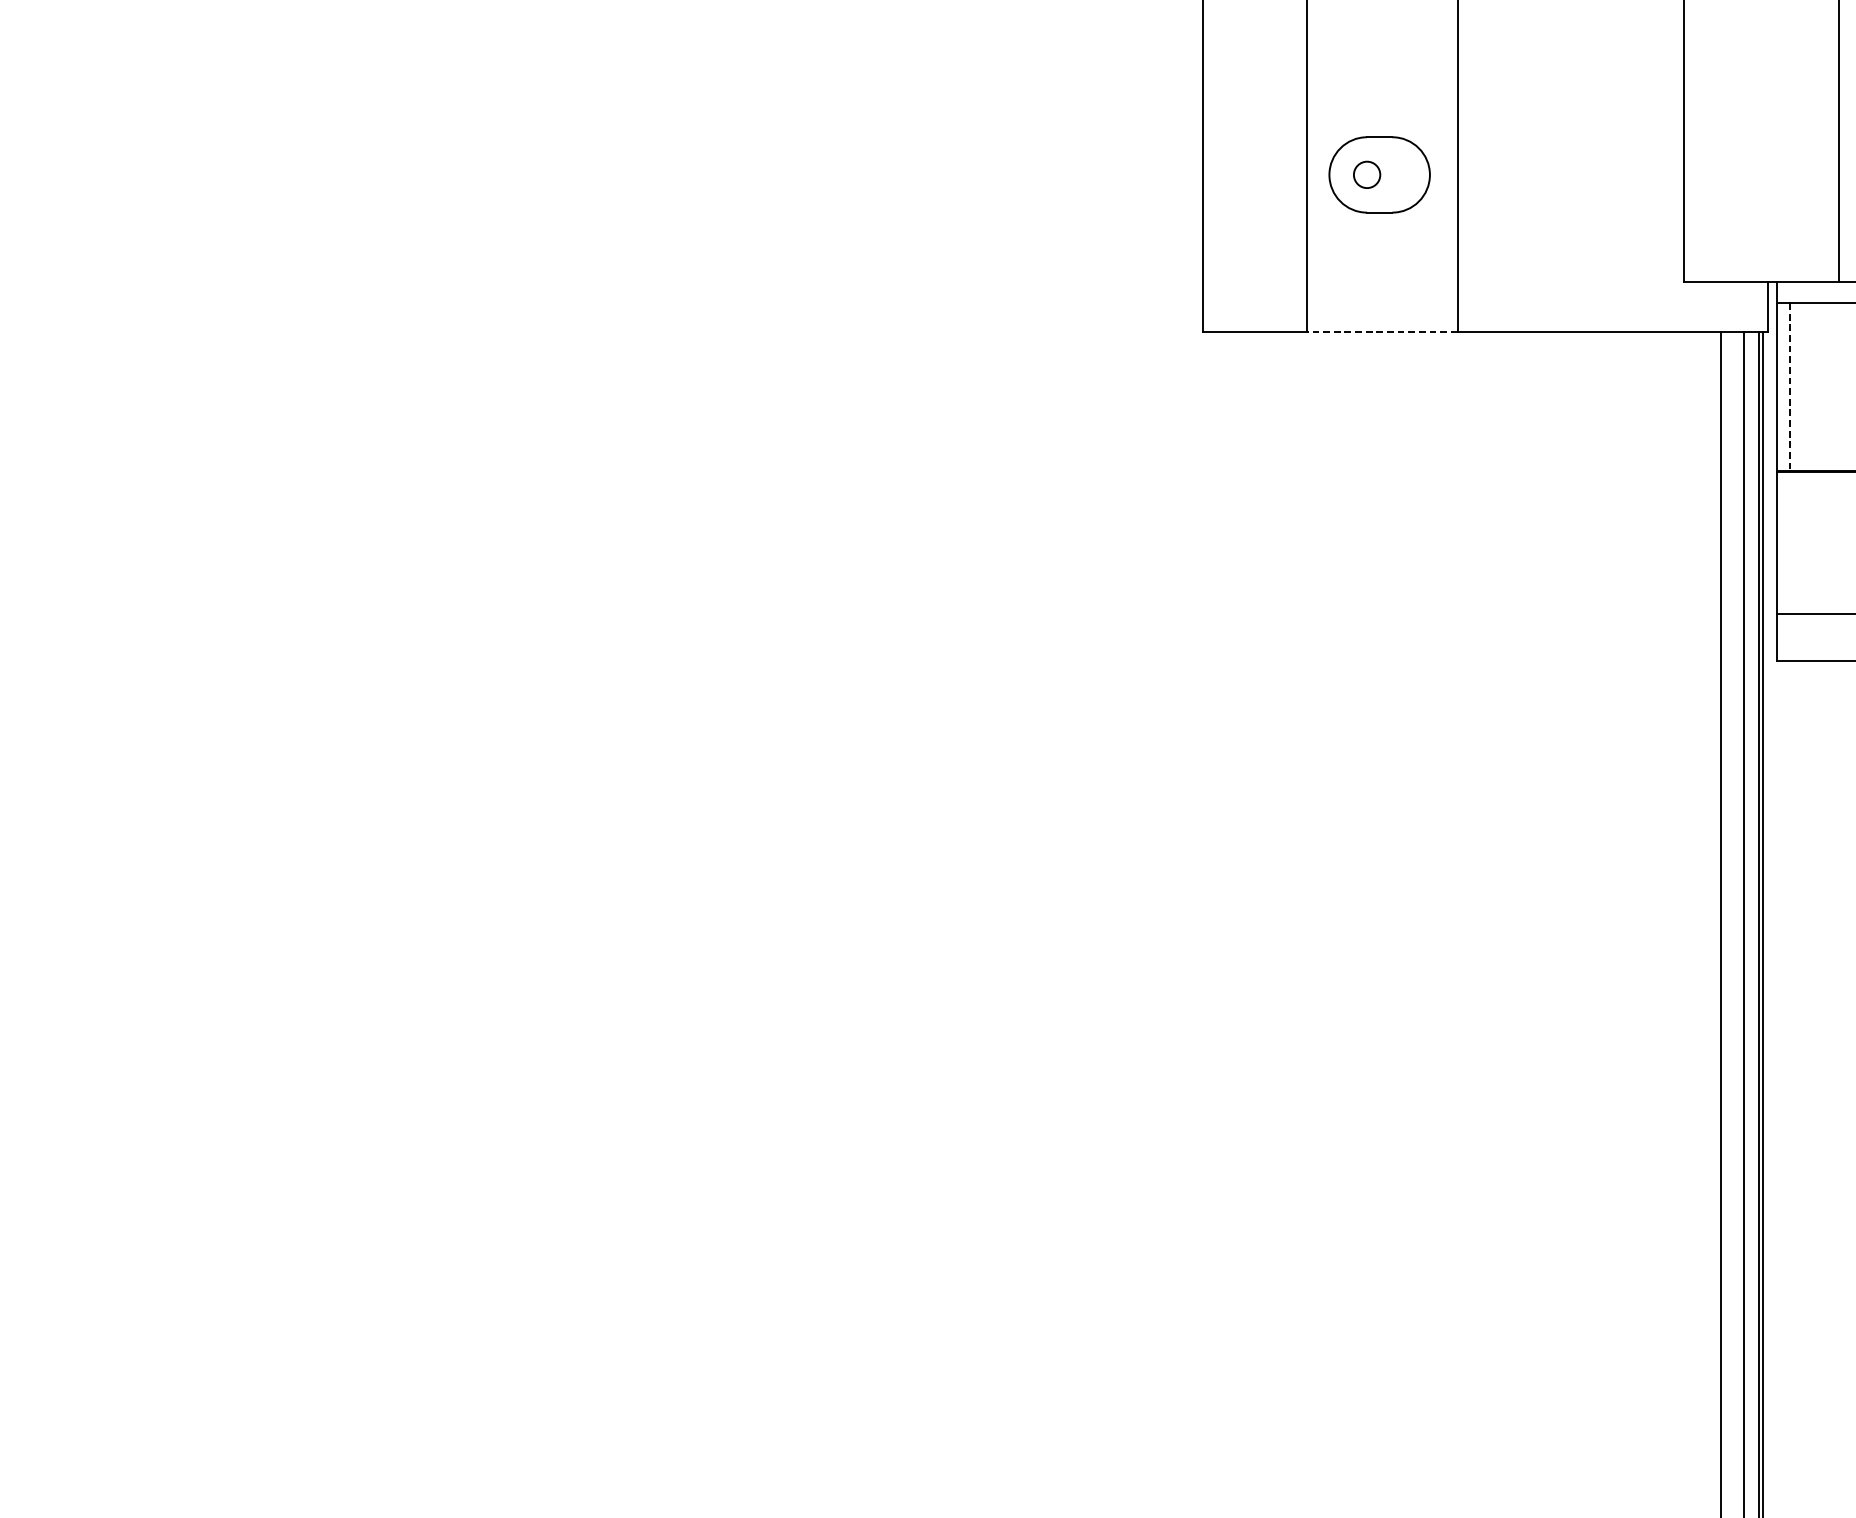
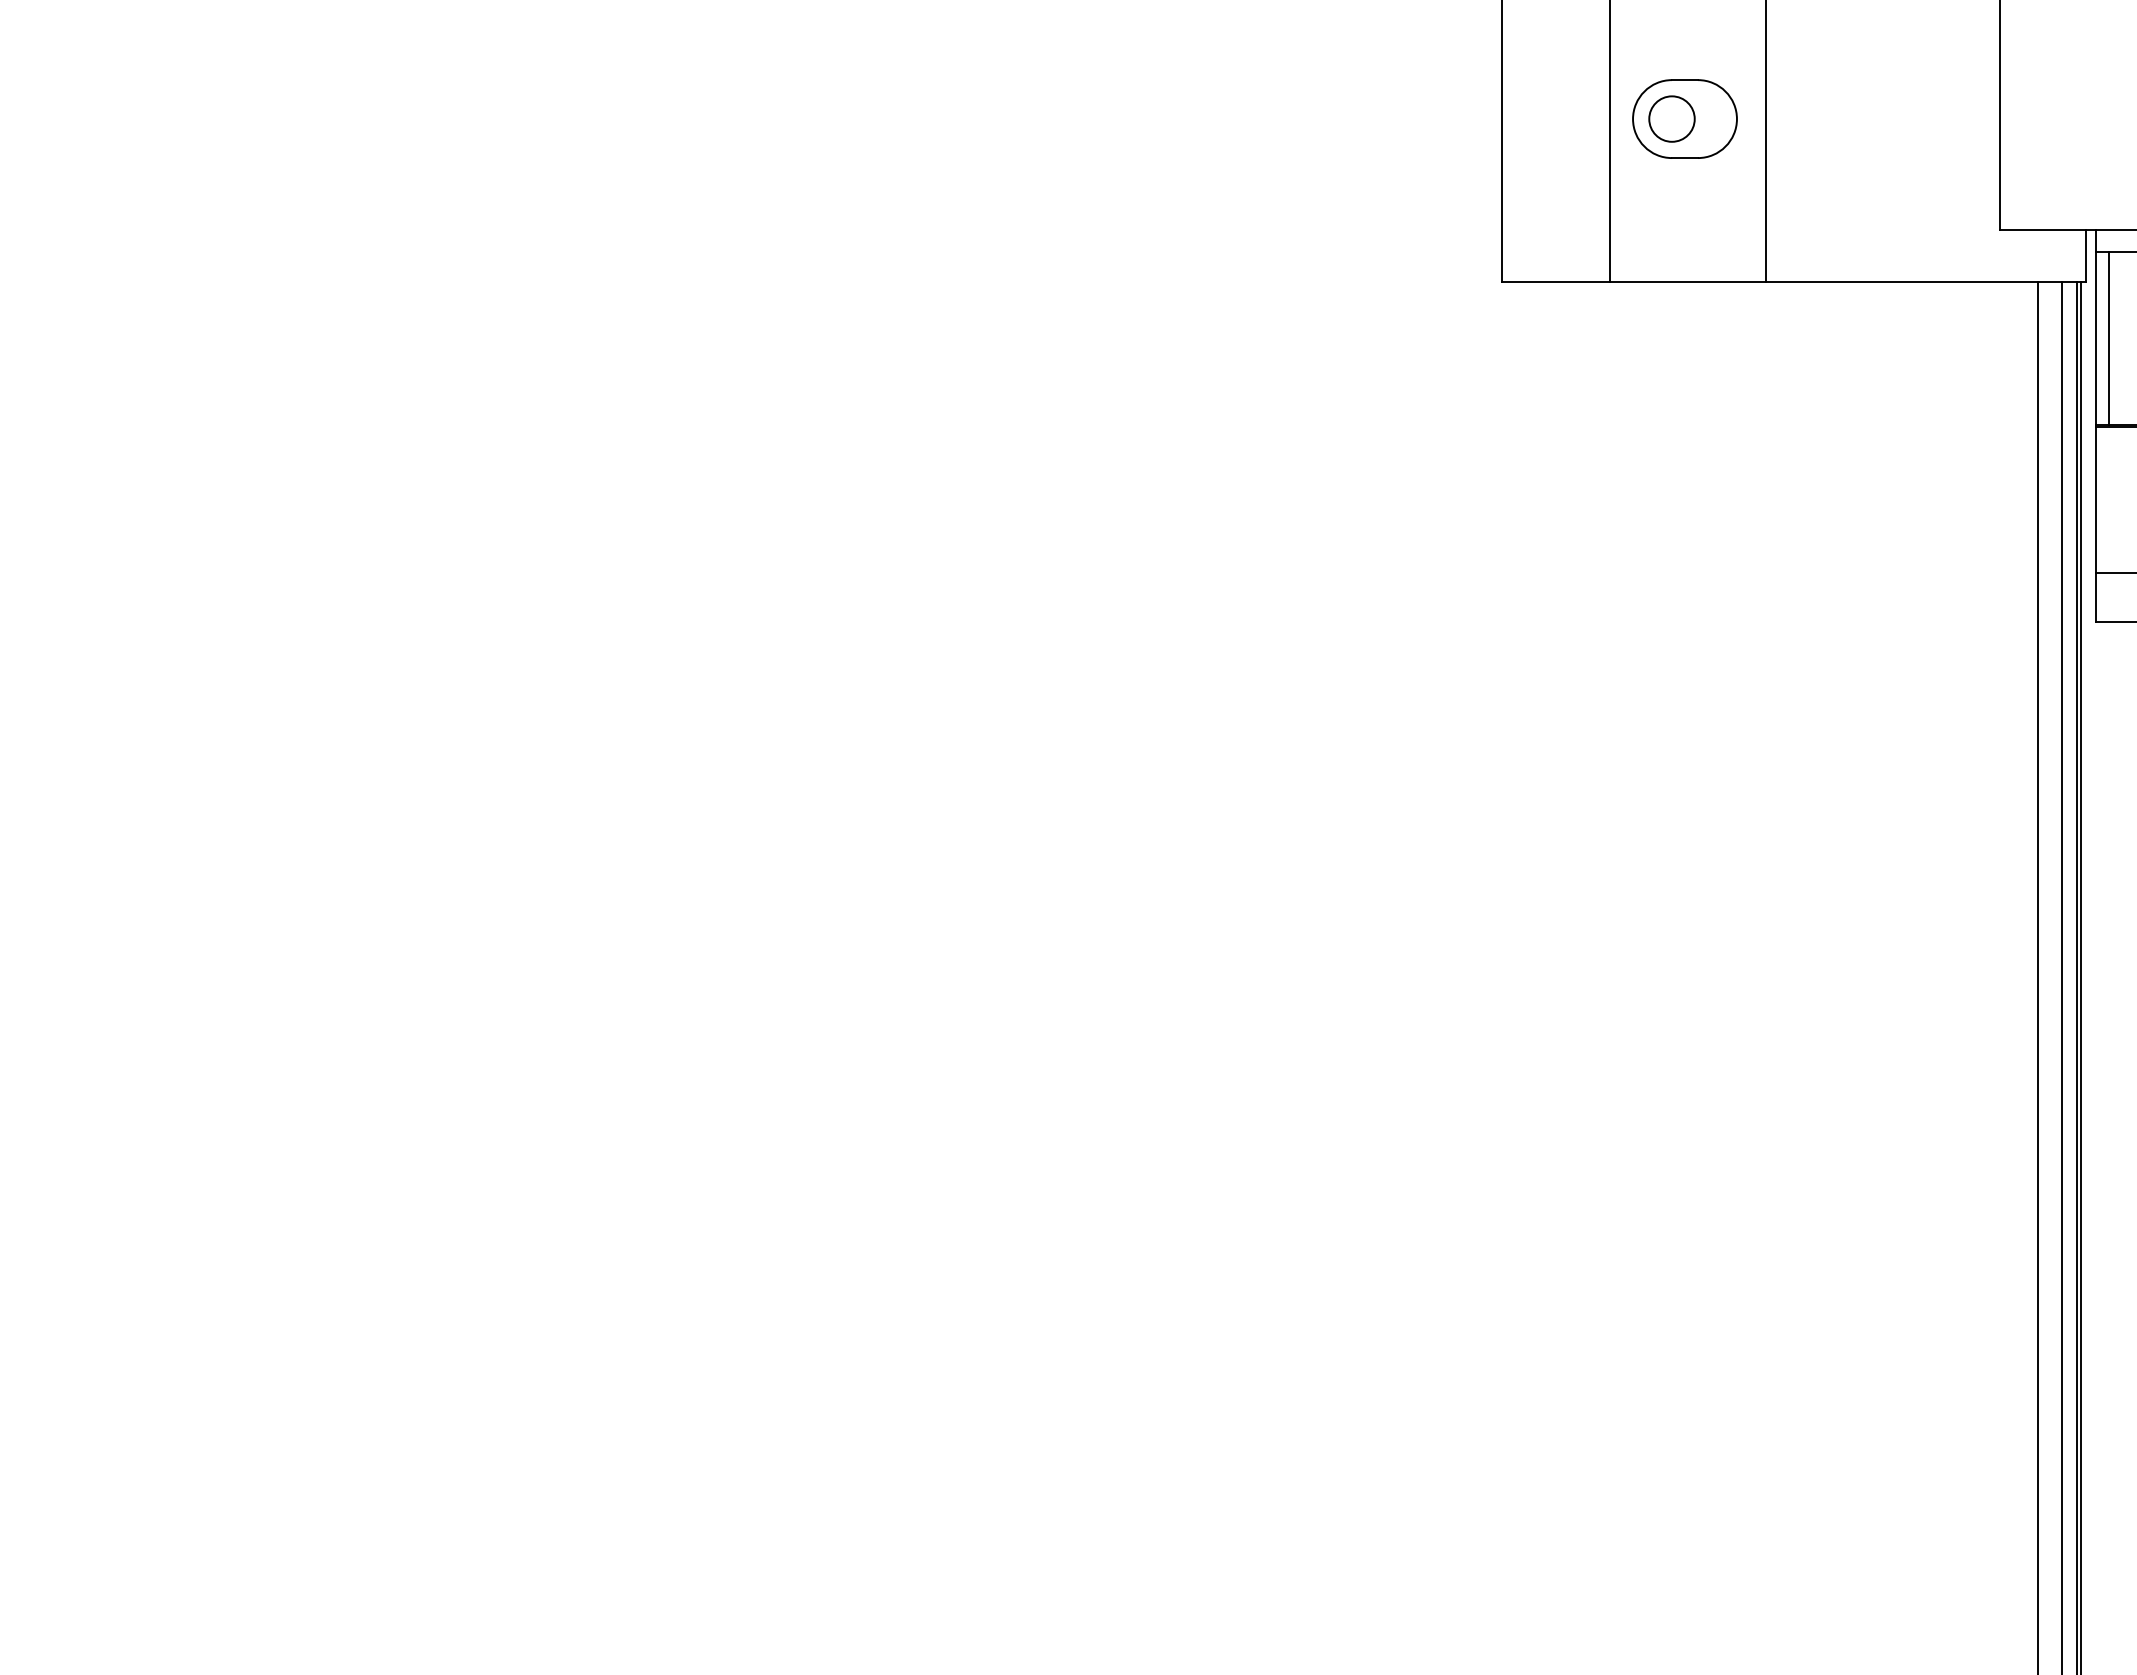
circle: (1366, 174) -> (1671, 118), size x1.67
line: (1382, 331) -> (1687, 281), dashed -> solid
line: (1789, 387) -> (2108, 338), dashed -> solid

